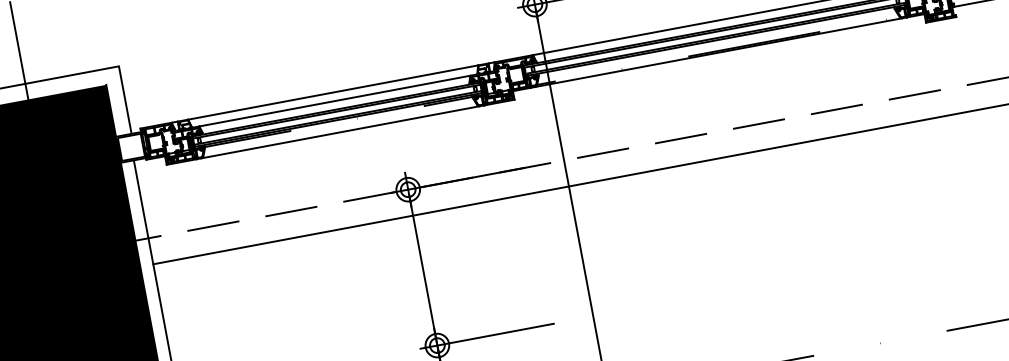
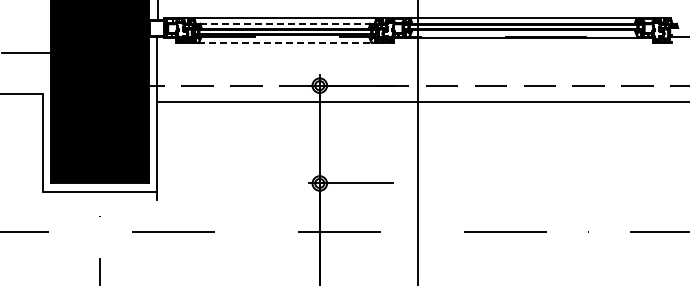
line: (334, 100) -> (285, 23), solid -> dashed
line: (340, 132) -> (285, 43), solid -> dashed

